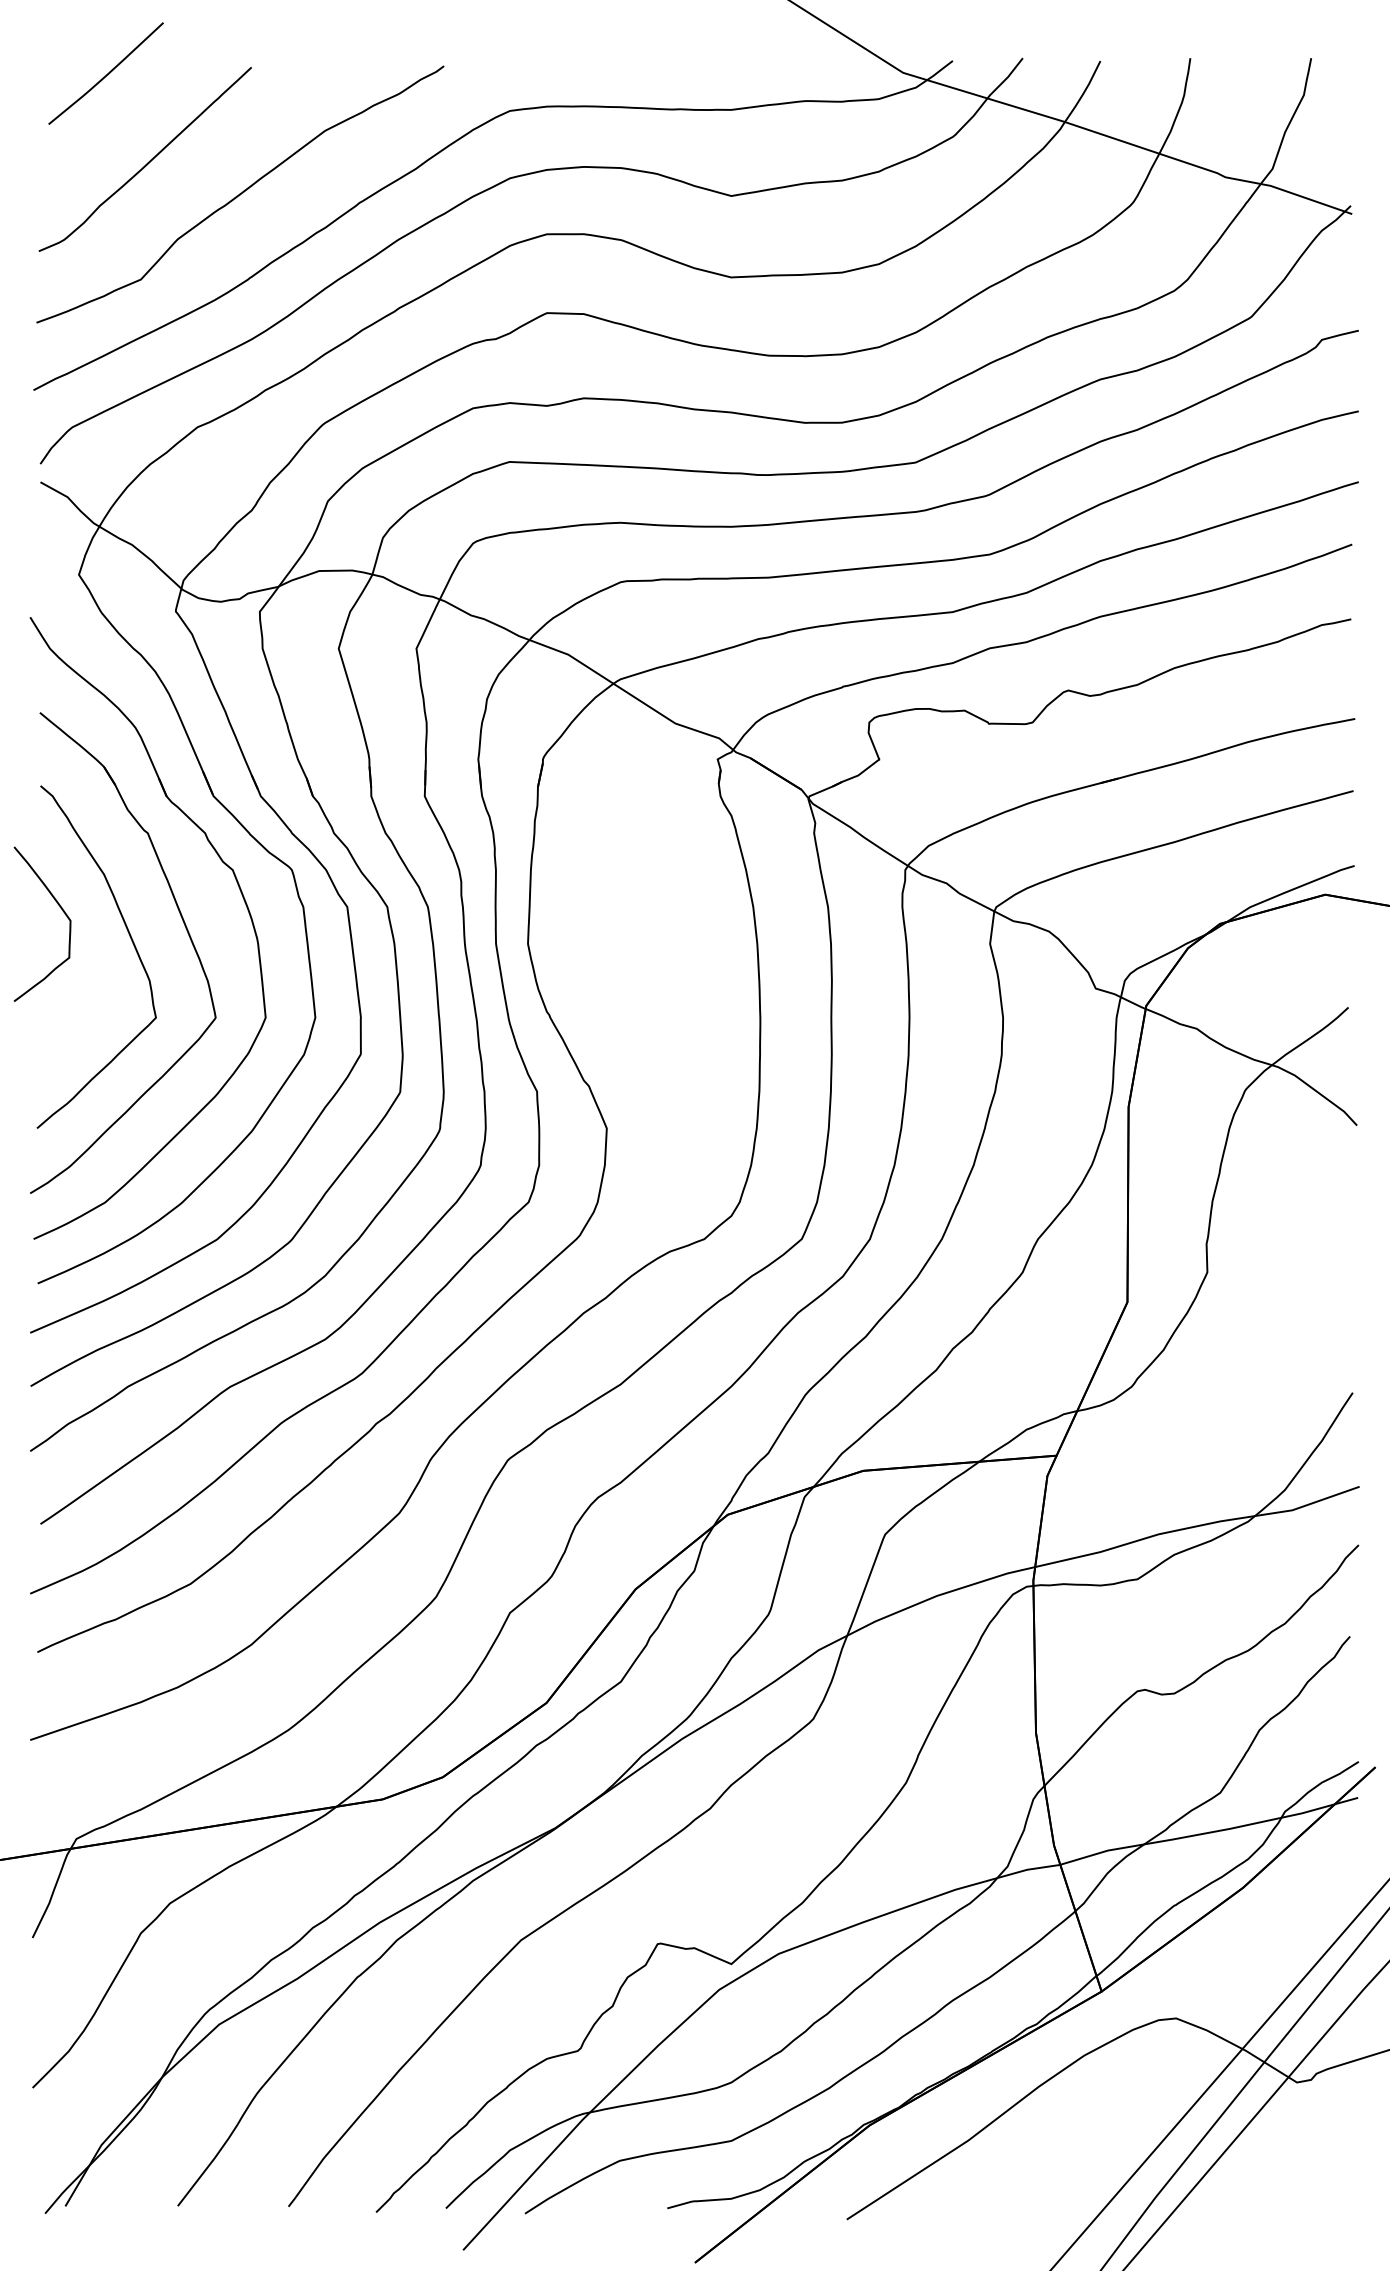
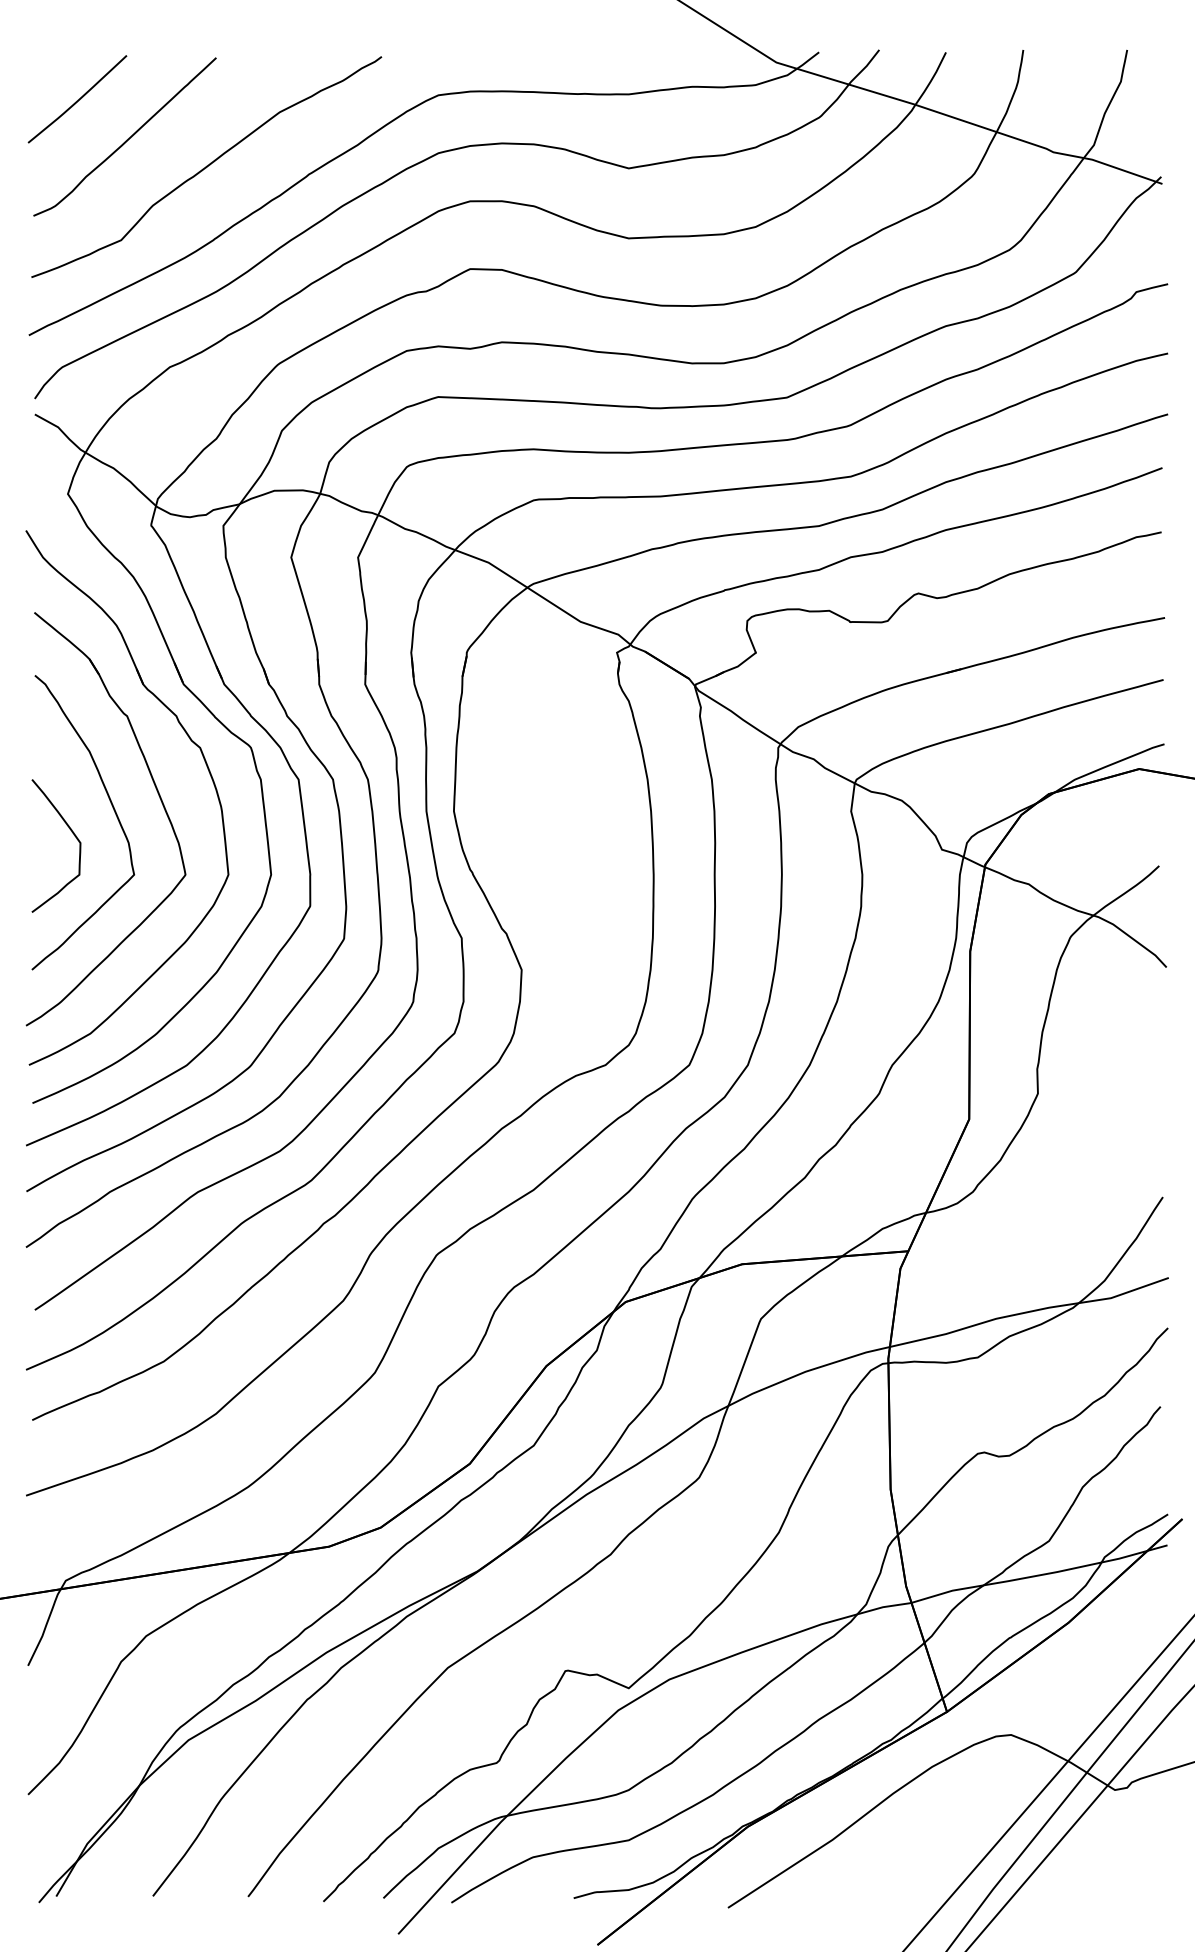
curve: (106, 74) -> (77, 100), moved
curve: (62, 911) -> (73, 835), moved

